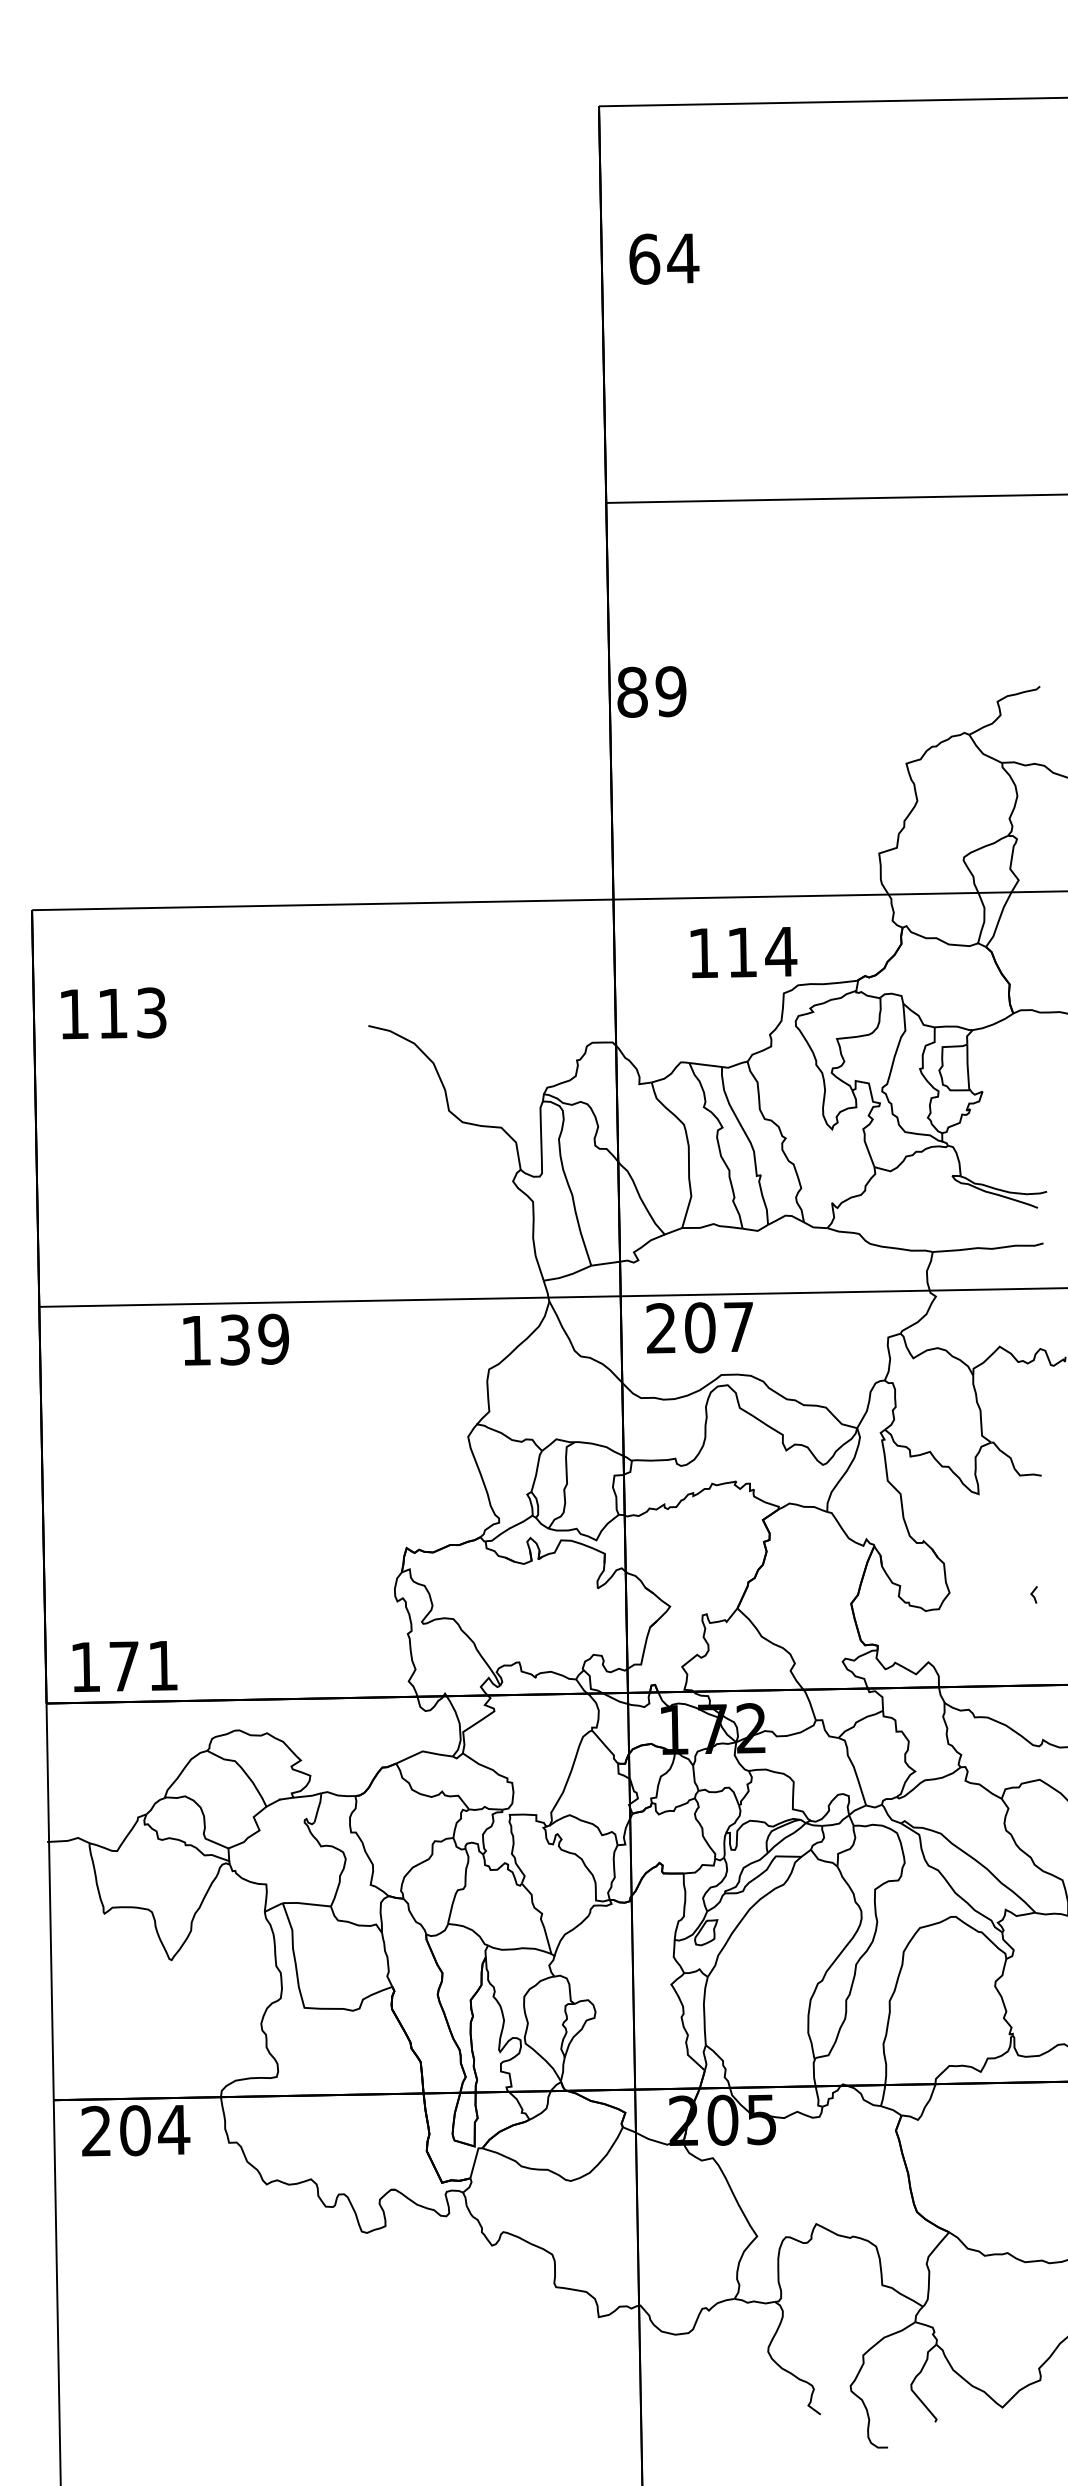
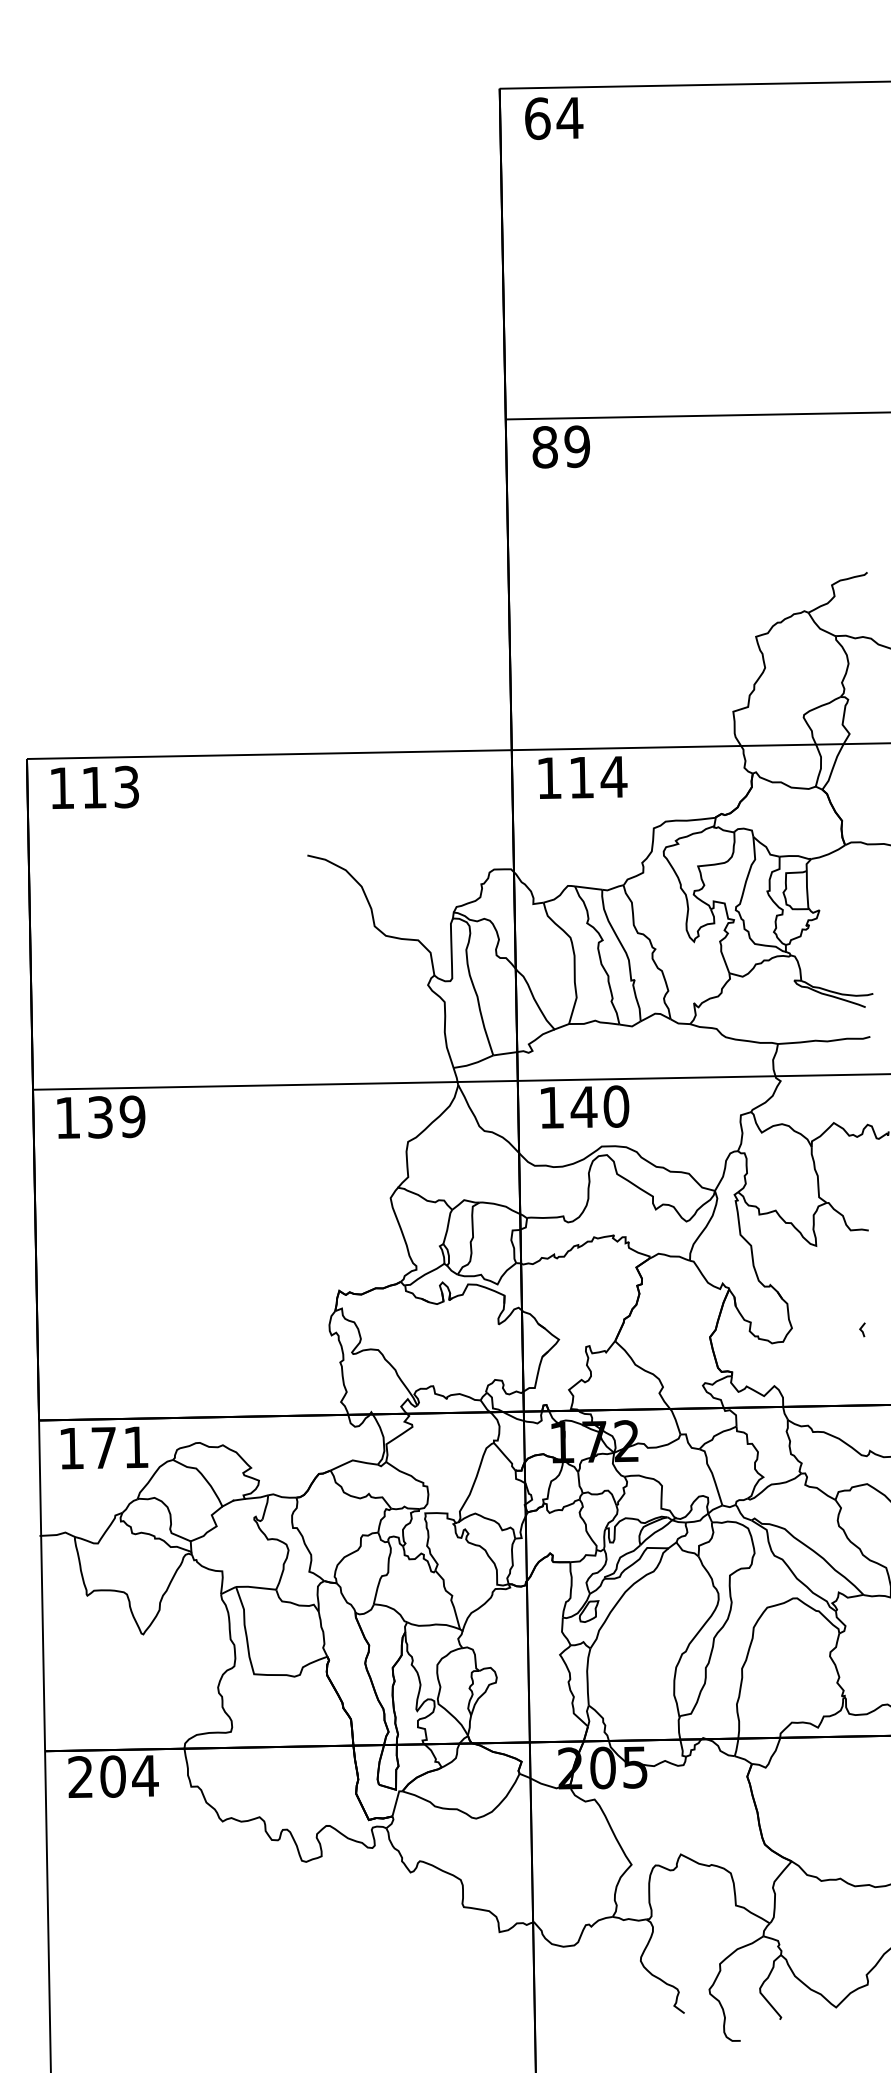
text: (664, 258) -> (554, 118), moved
text: (651, 691) -> (560, 446), moved
text: (743, 952) -> (582, 777), moved
text: (113, 1013) -> (94, 787), moved
text: (700, 1327) -> (584, 1106), 207 -> 140
text: (235, 1339) -> (100, 1116), moved
text: (124, 1666) -> (104, 1447), moved

